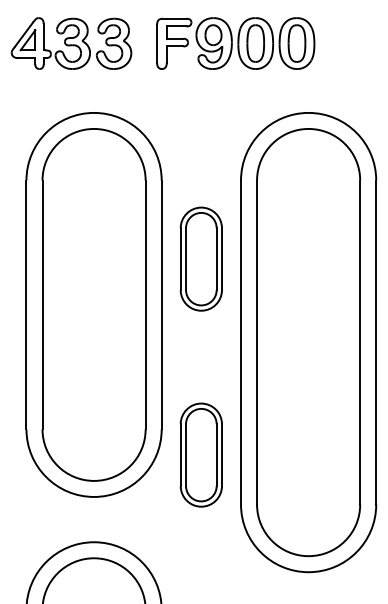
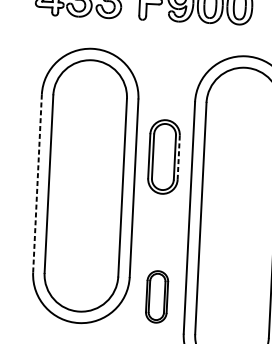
line: (221, 259) -> (178, 157), solid -> dashed
line: (26, 304) -> (37, 183), solid -> dashed
part: (200, 454) -> (156, 296), size x0.7

